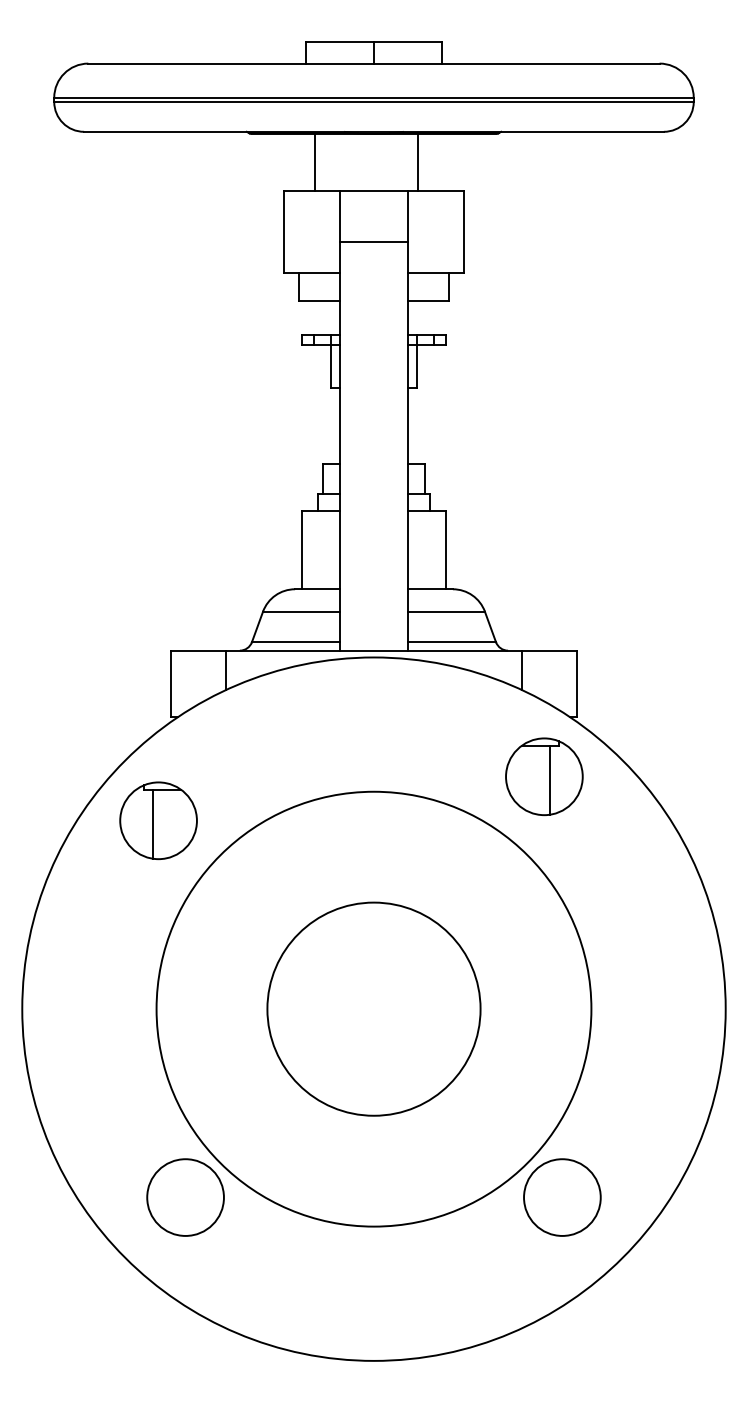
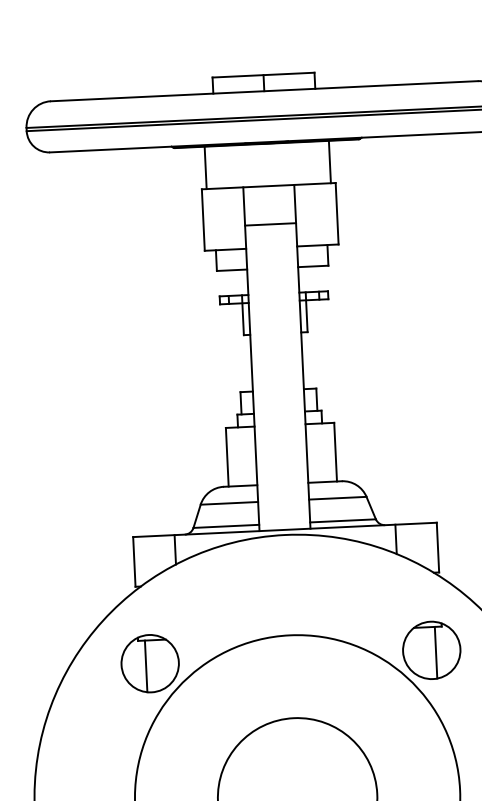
line: (314, 161) -> (205, 167), moved
line: (418, 161) -> (330, 161), moved
part: (544, 776) -> (431, 650), moved
part: (158, 820) -> (150, 663), moved

